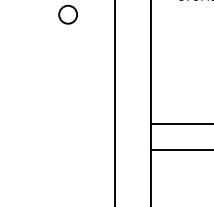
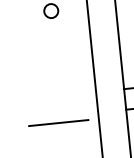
line: (63, 158) -> (58, 122), added

